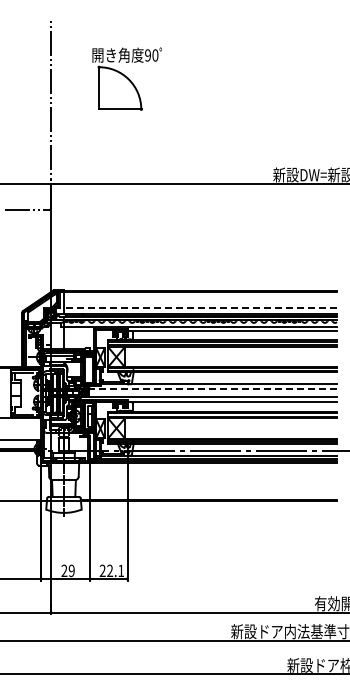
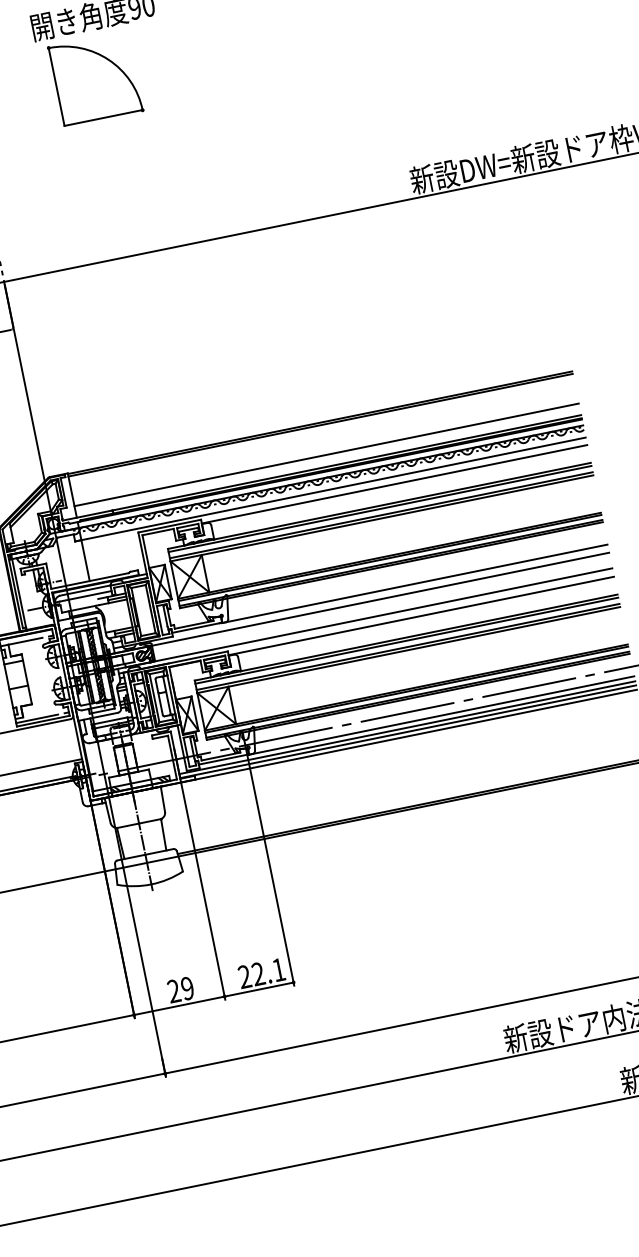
line: (200, 308) -> (326, 455), dashed -> solid
line: (213, 388) -> (380, 598), dashed -> solid

